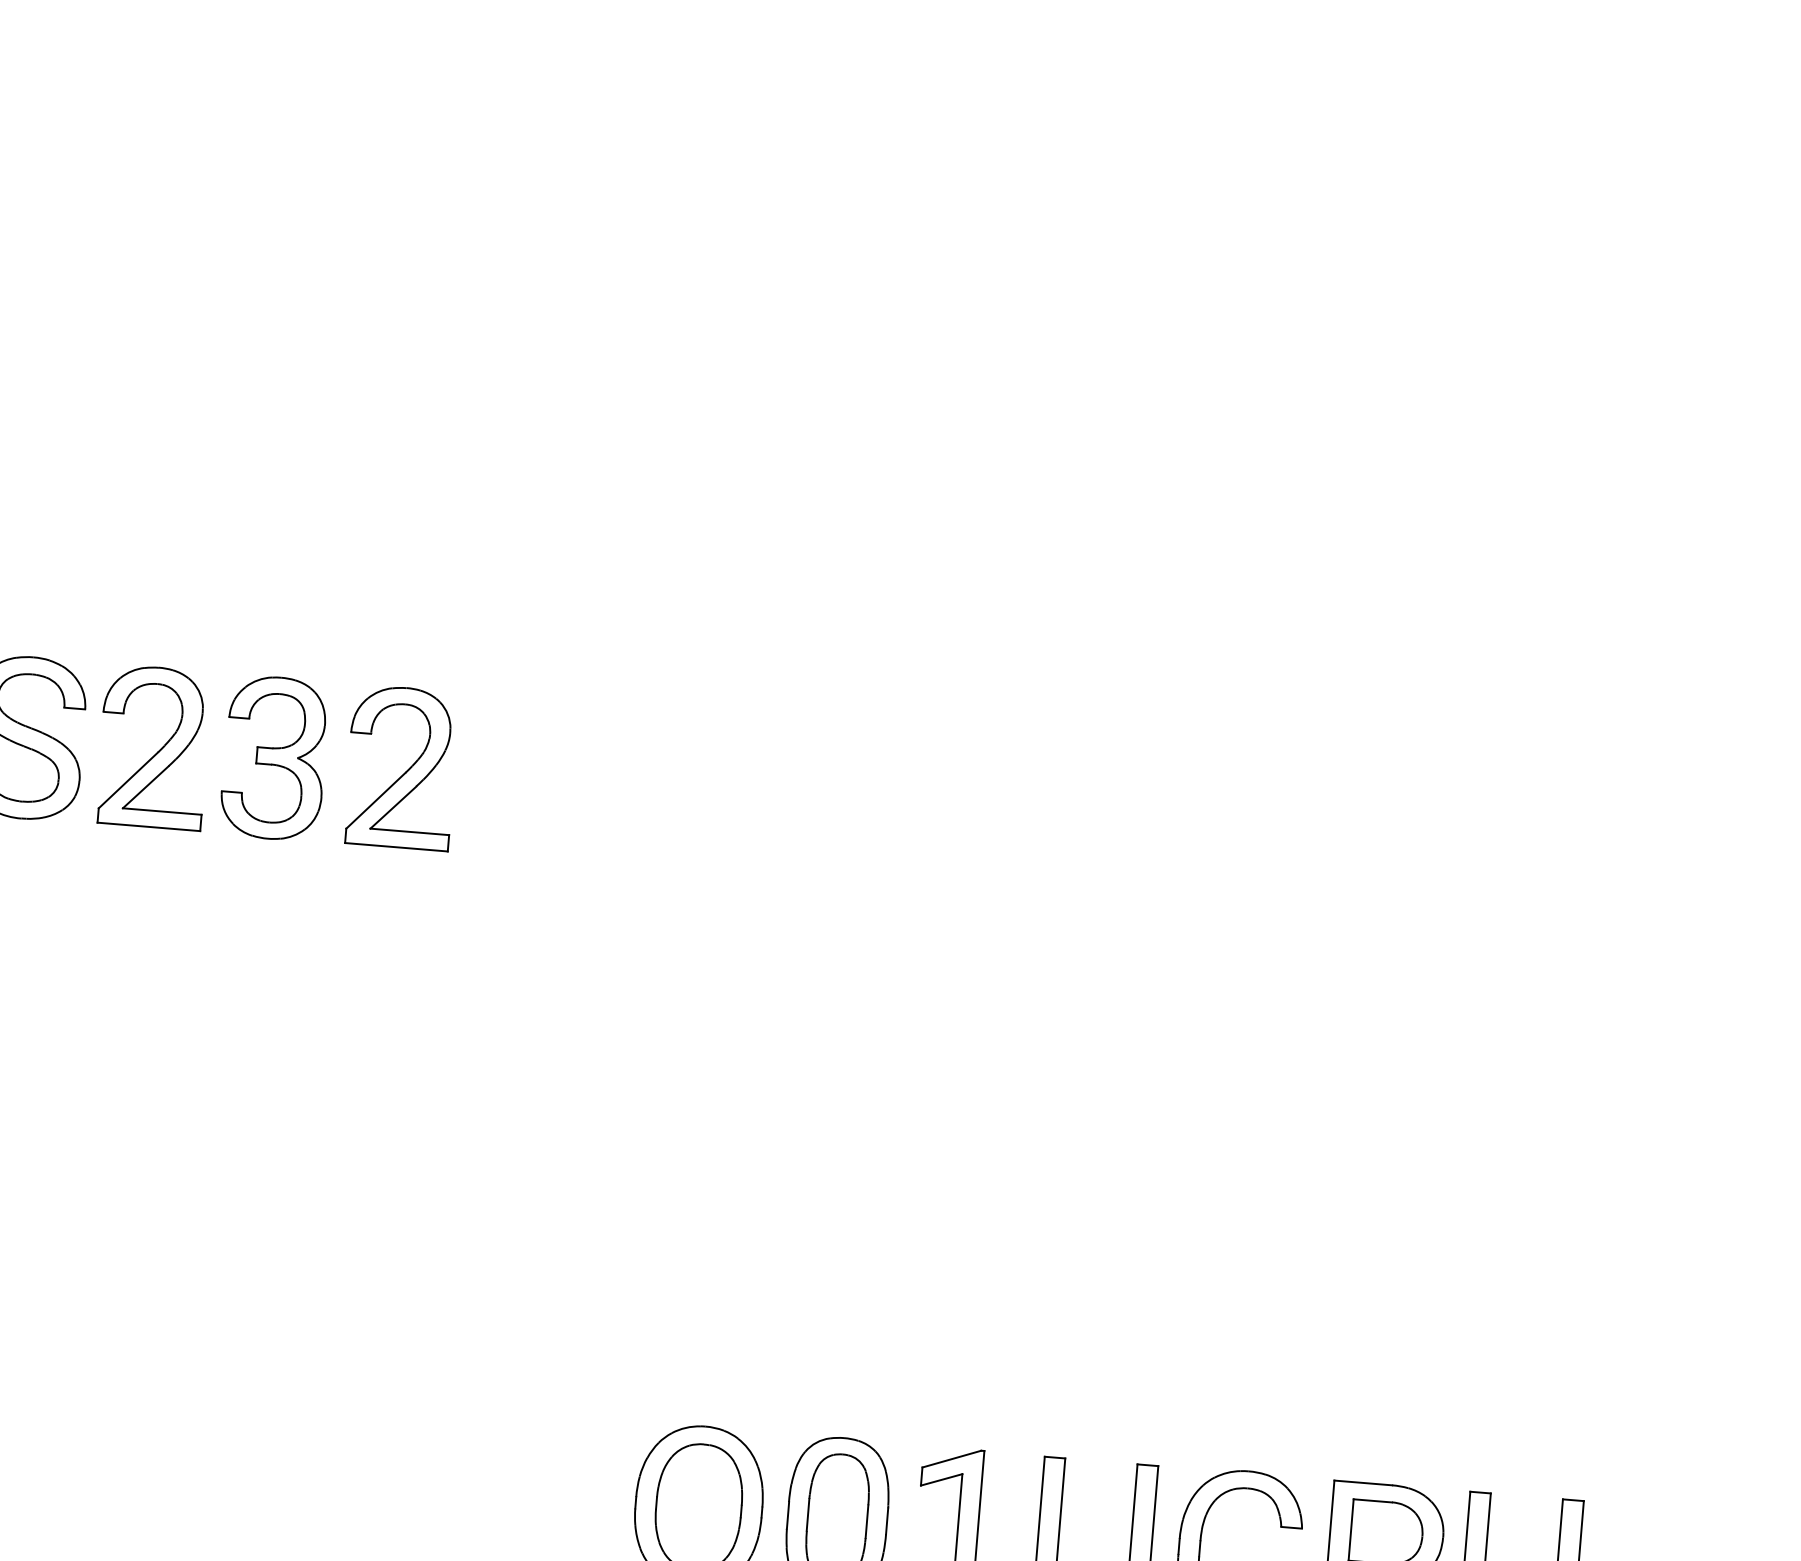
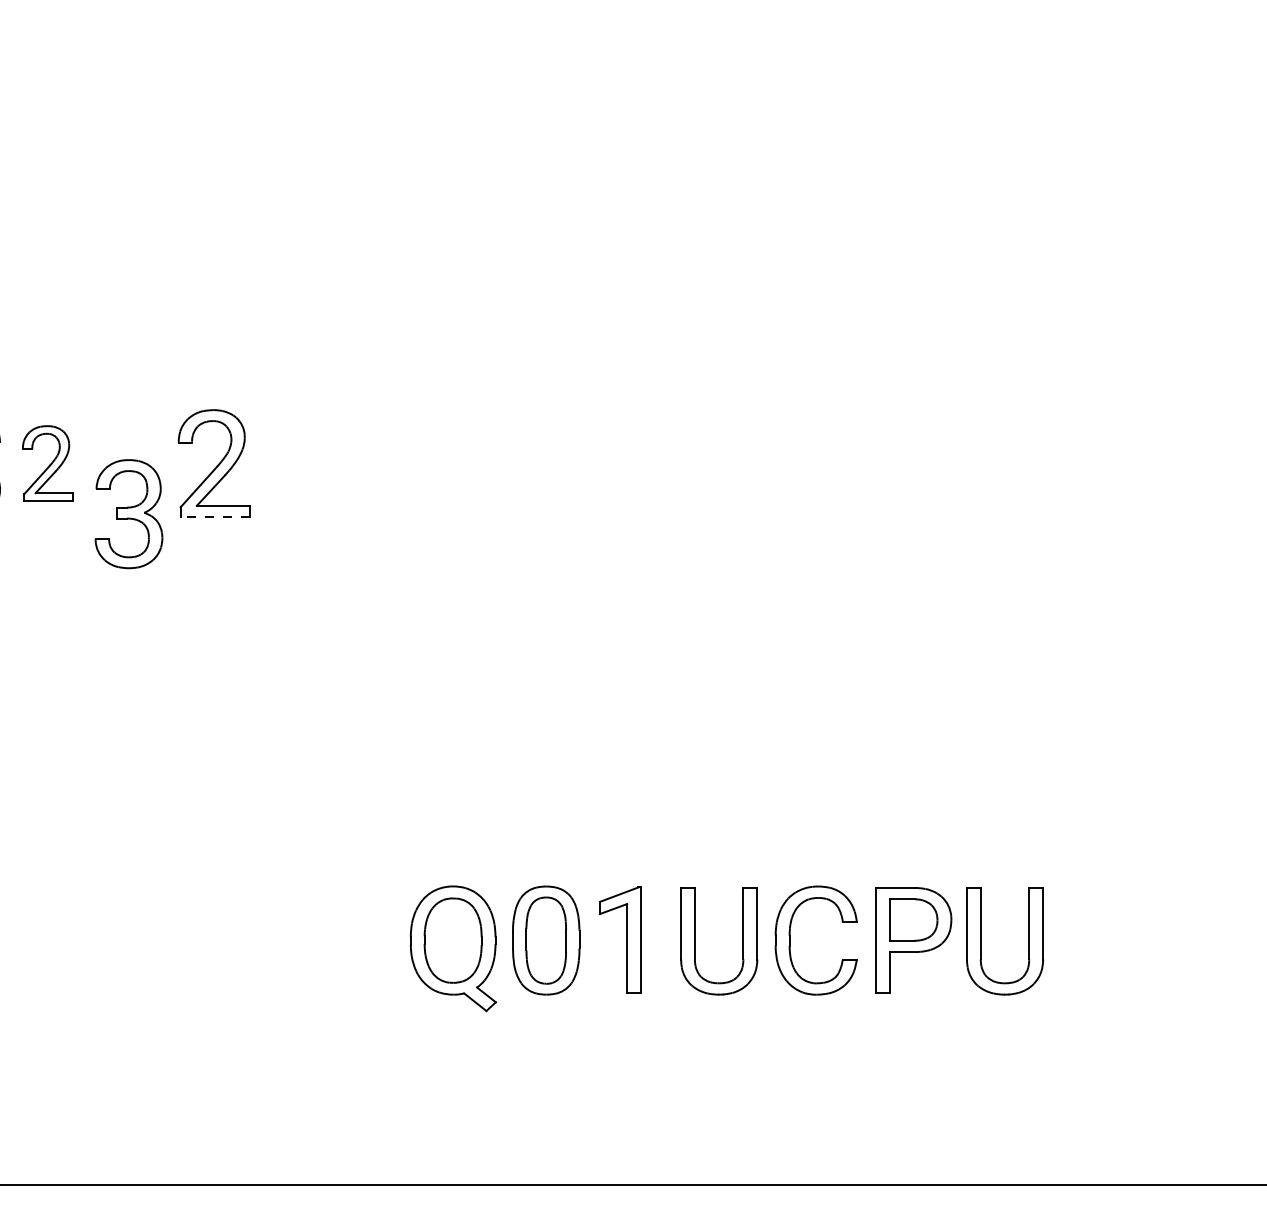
part: (153, 747) -> (47, 463), size x0.7
part: (273, 758) -> (128, 514), moved
line: (395, 846) -> (214, 516), solid -> dashed

